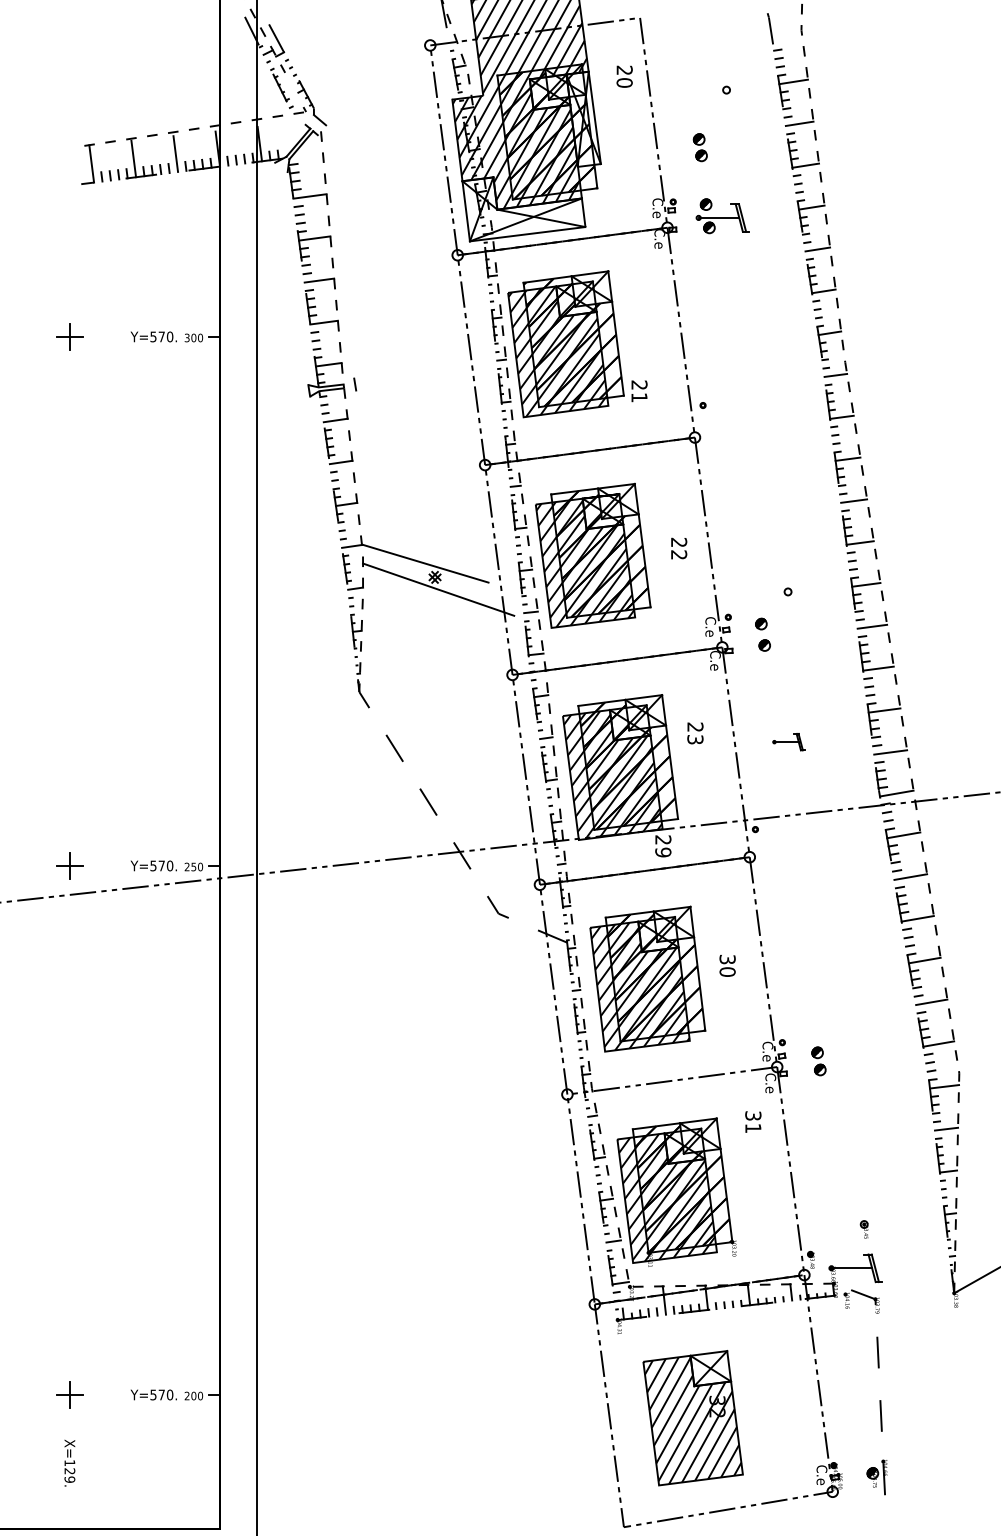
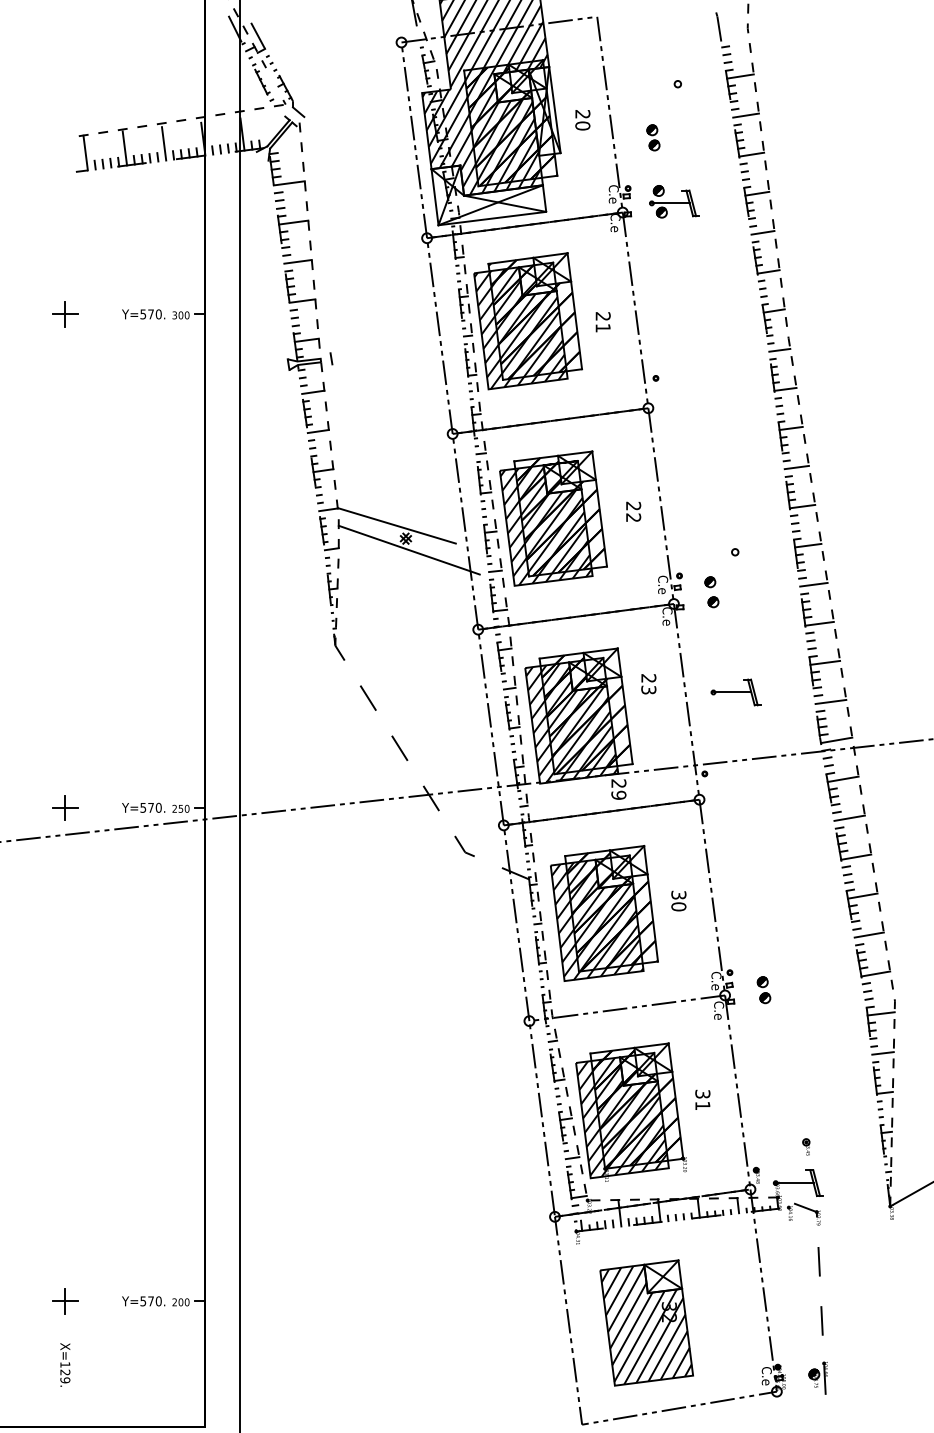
text: (624, 76) -> (582, 119), moved
text: (639, 391) -> (603, 322), moved
part: (788, 741) -> (735, 691), size x1.67
text: (753, 1121) -> (702, 1099), moved

